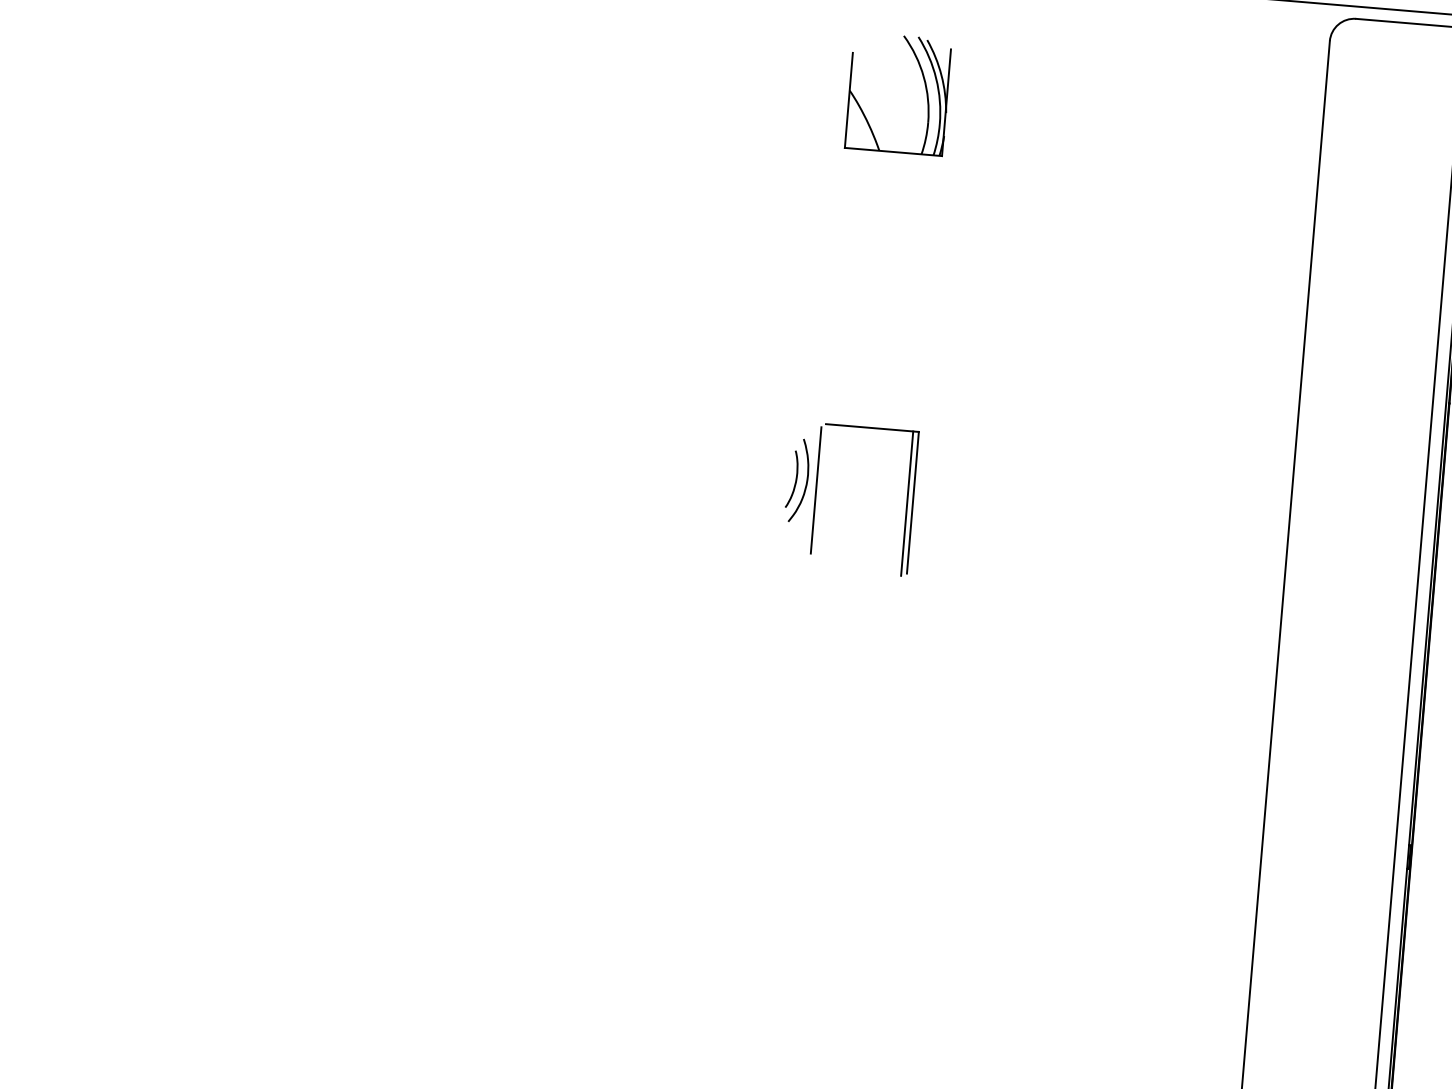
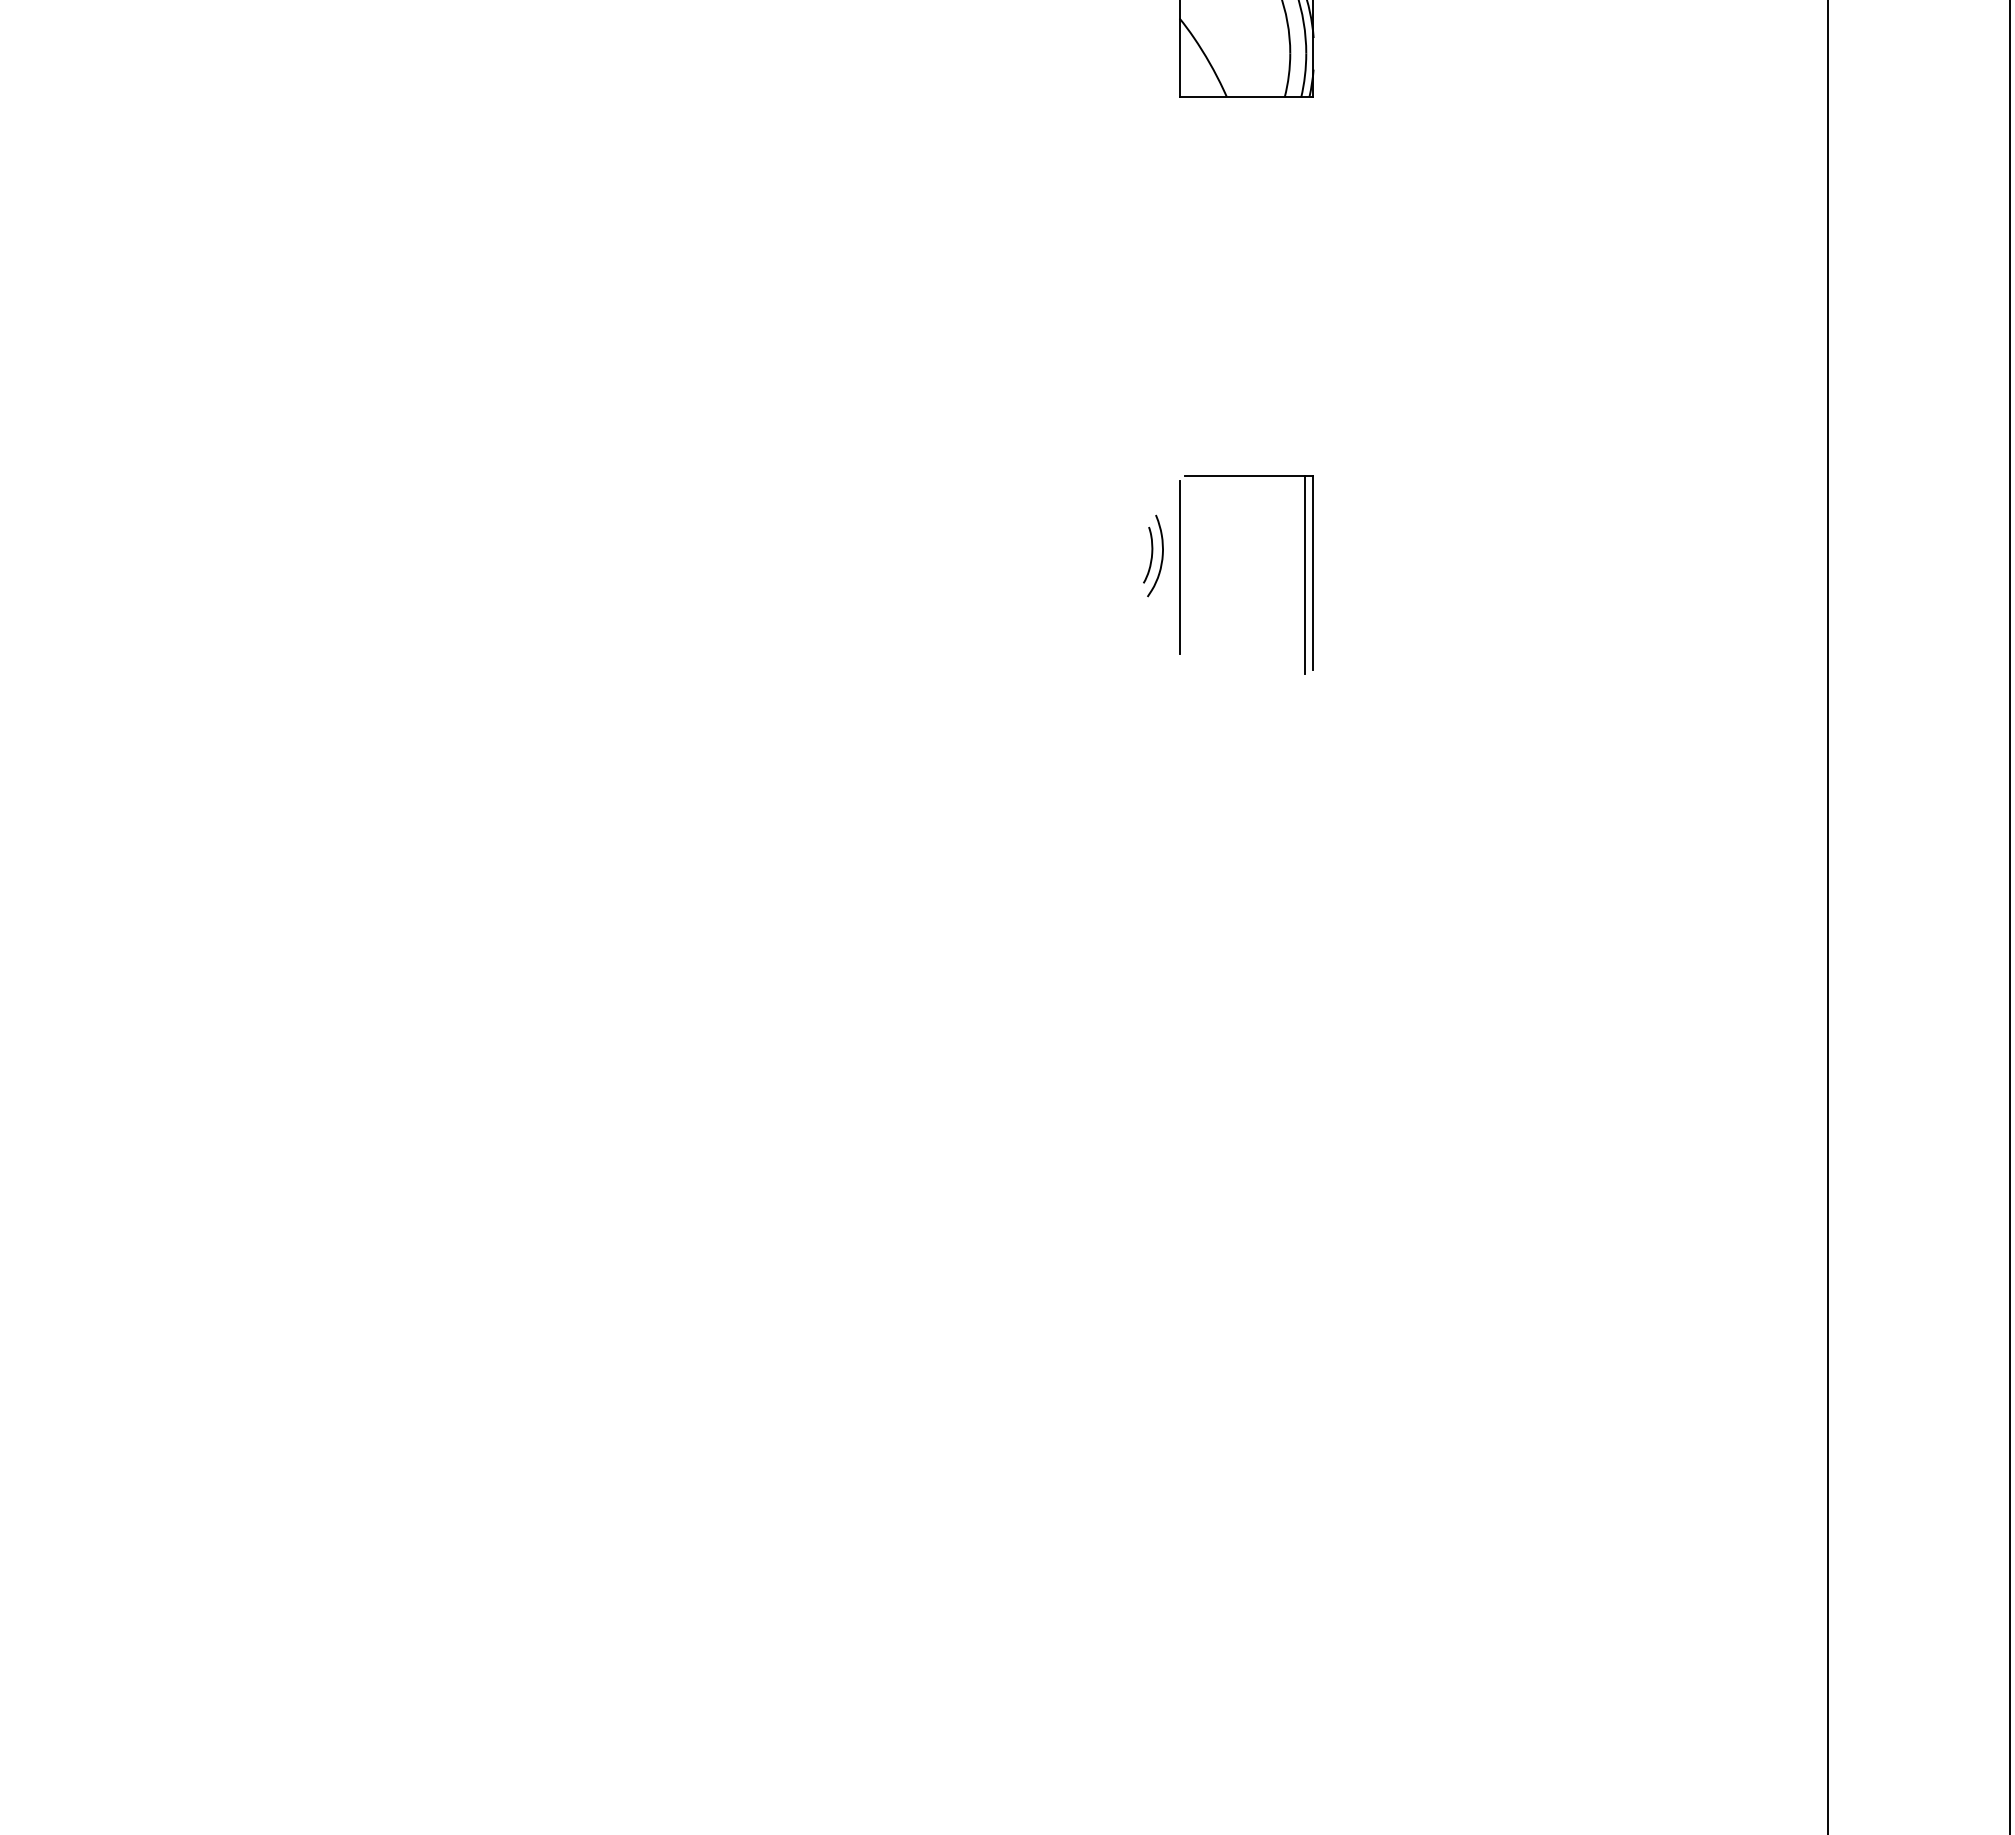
part: (797, 480) -> (1153, 555), size x0.71

